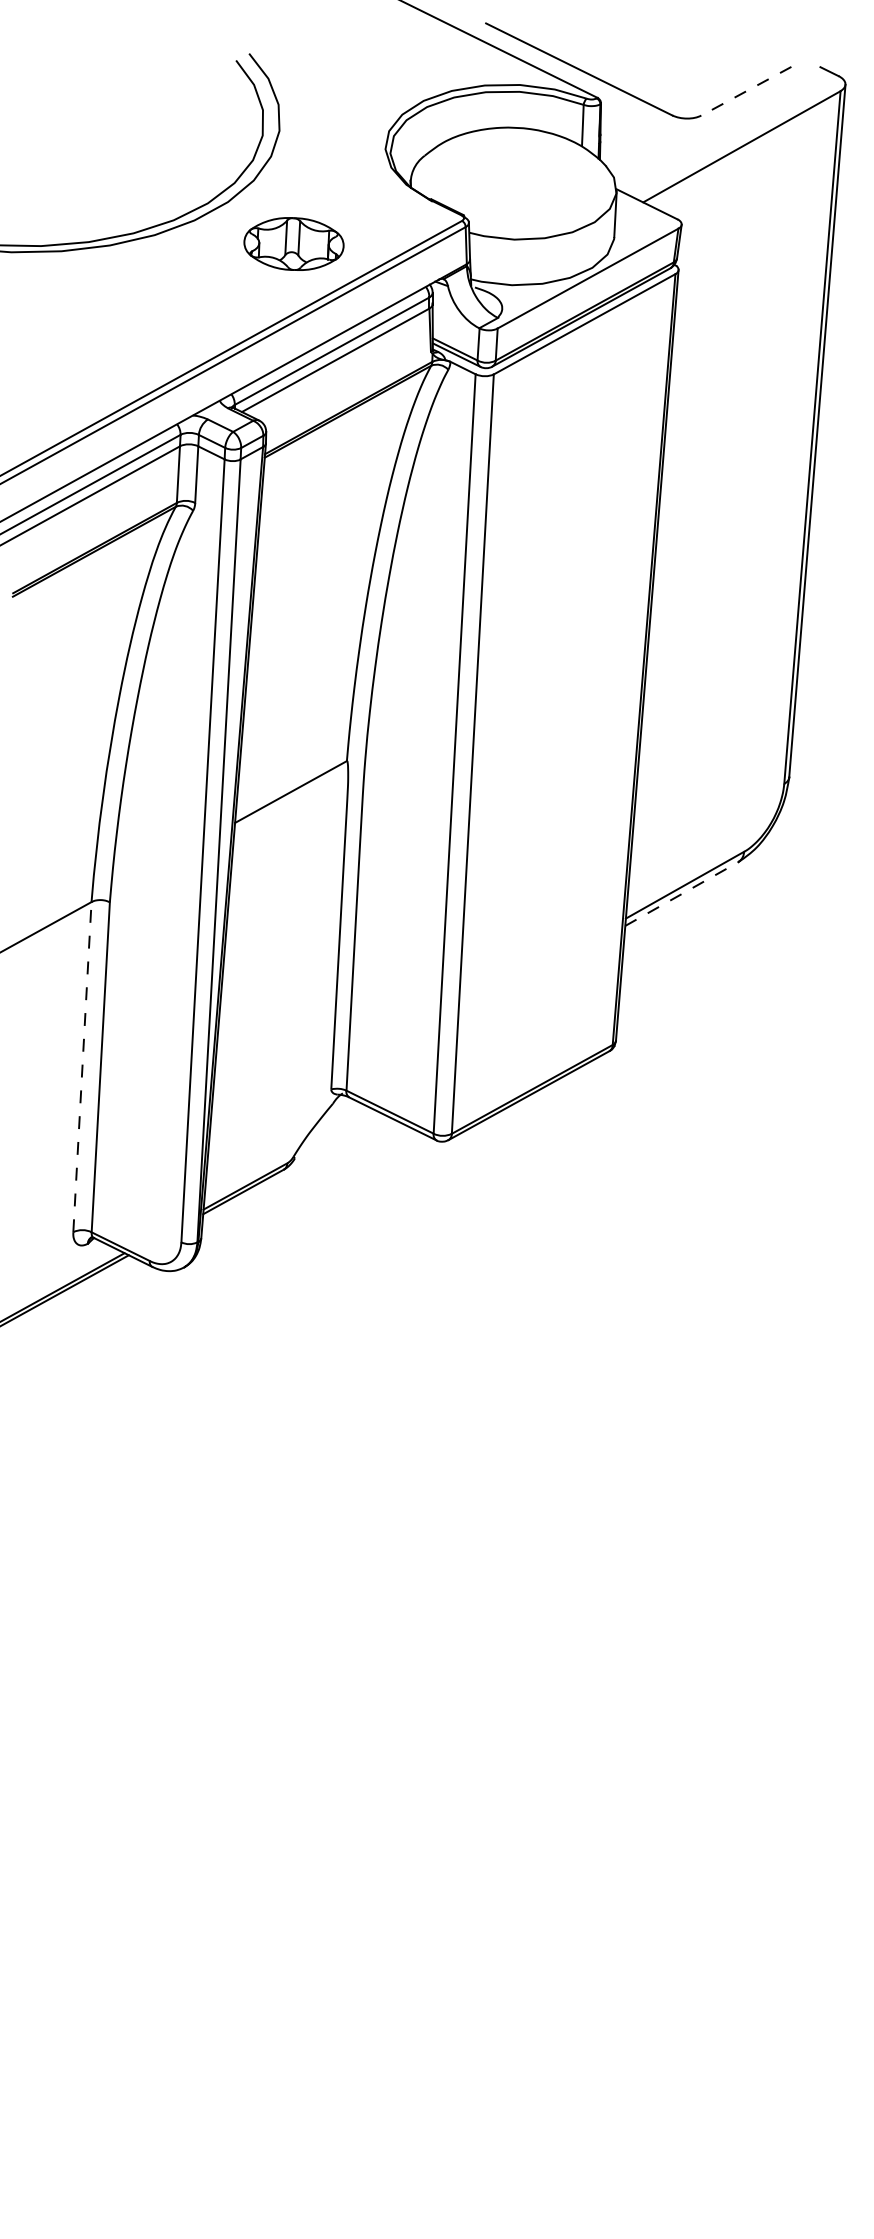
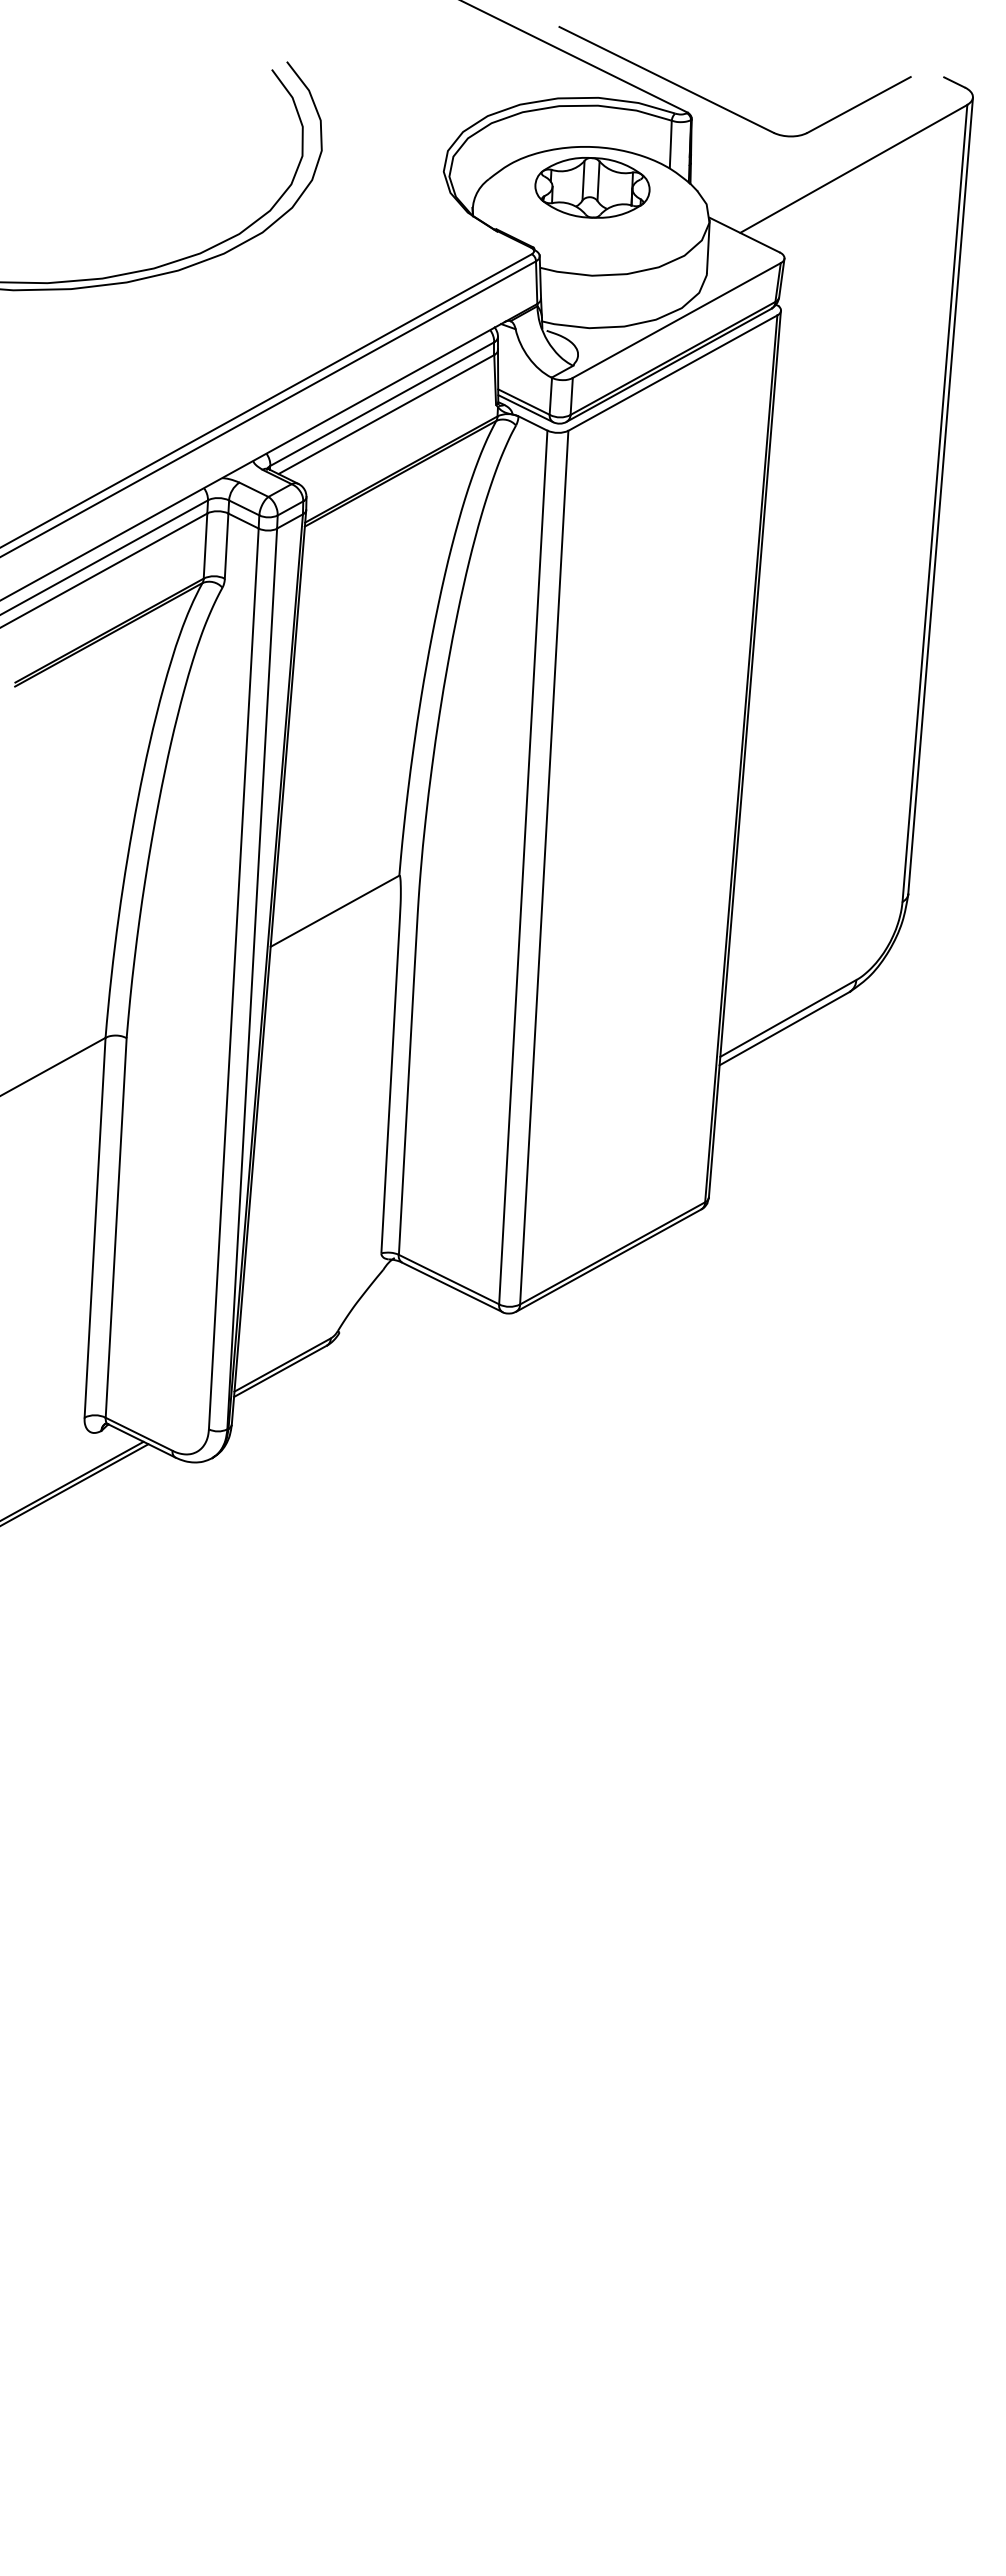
line: (746, 91) -> (858, 105), dashed -> solid
part: (294, 243) -> (592, 187), moved
line: (681, 893) -> (784, 1028), dashed -> solid
line: (82, 1066) -> (95, 1227), dashed -> solid

